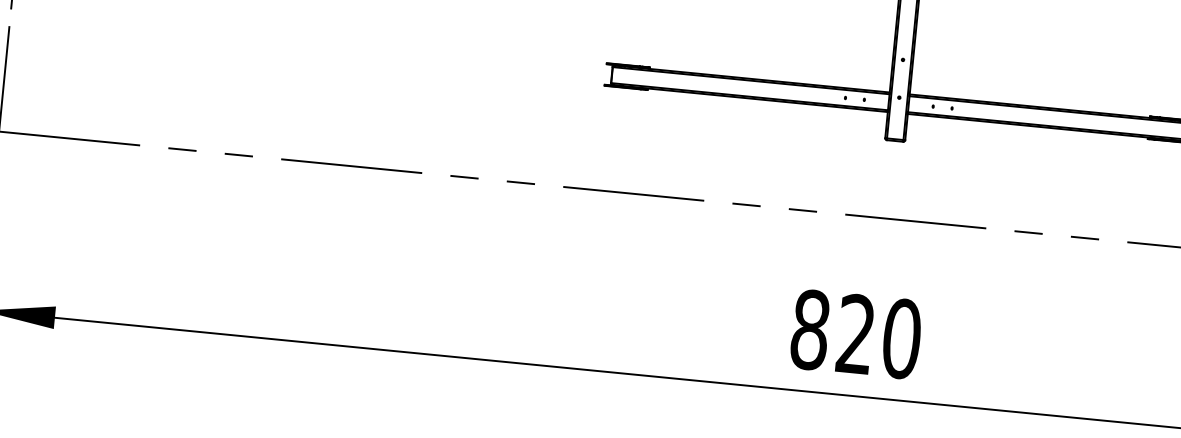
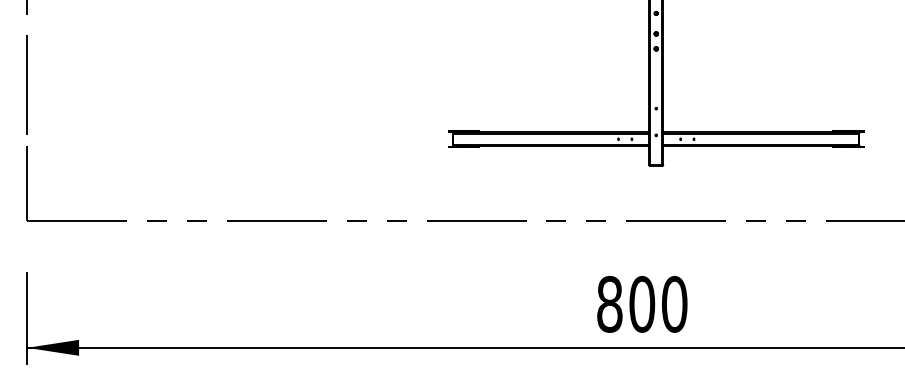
text: (856, 333) -> (642, 303), 820 -> 800

